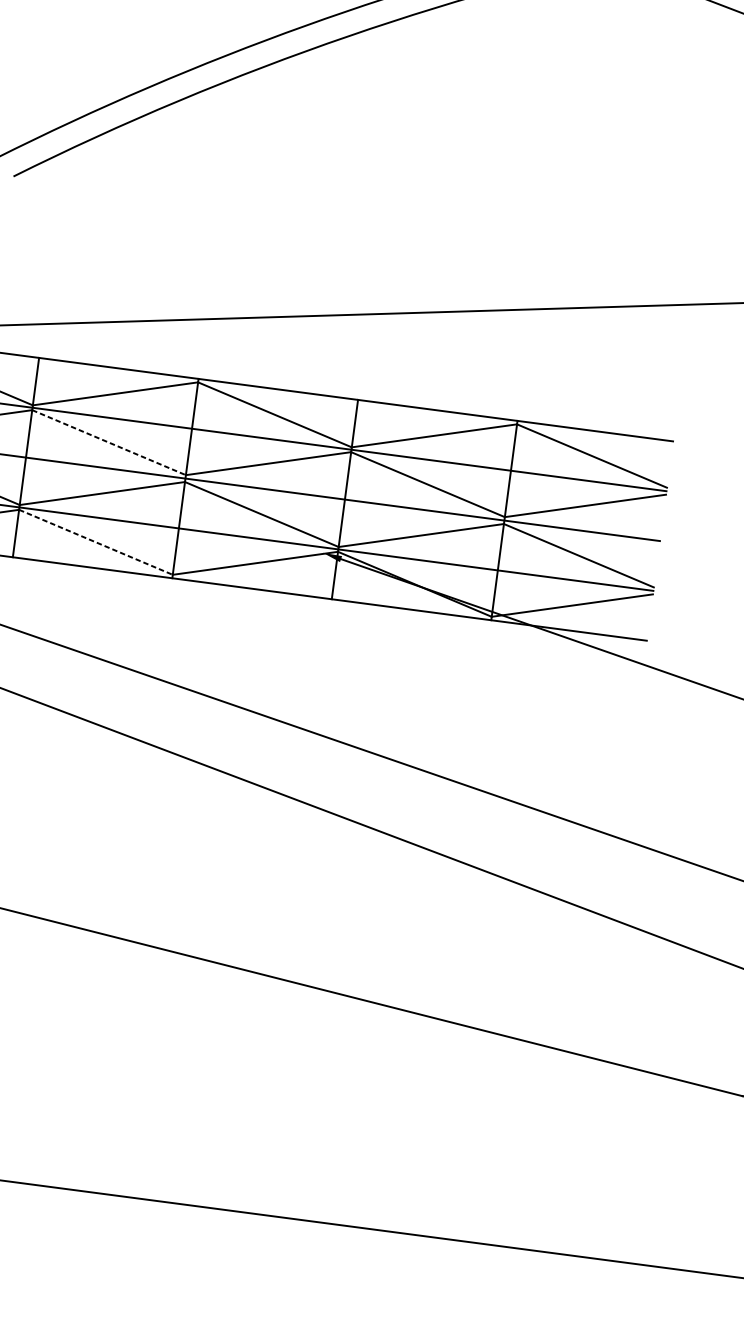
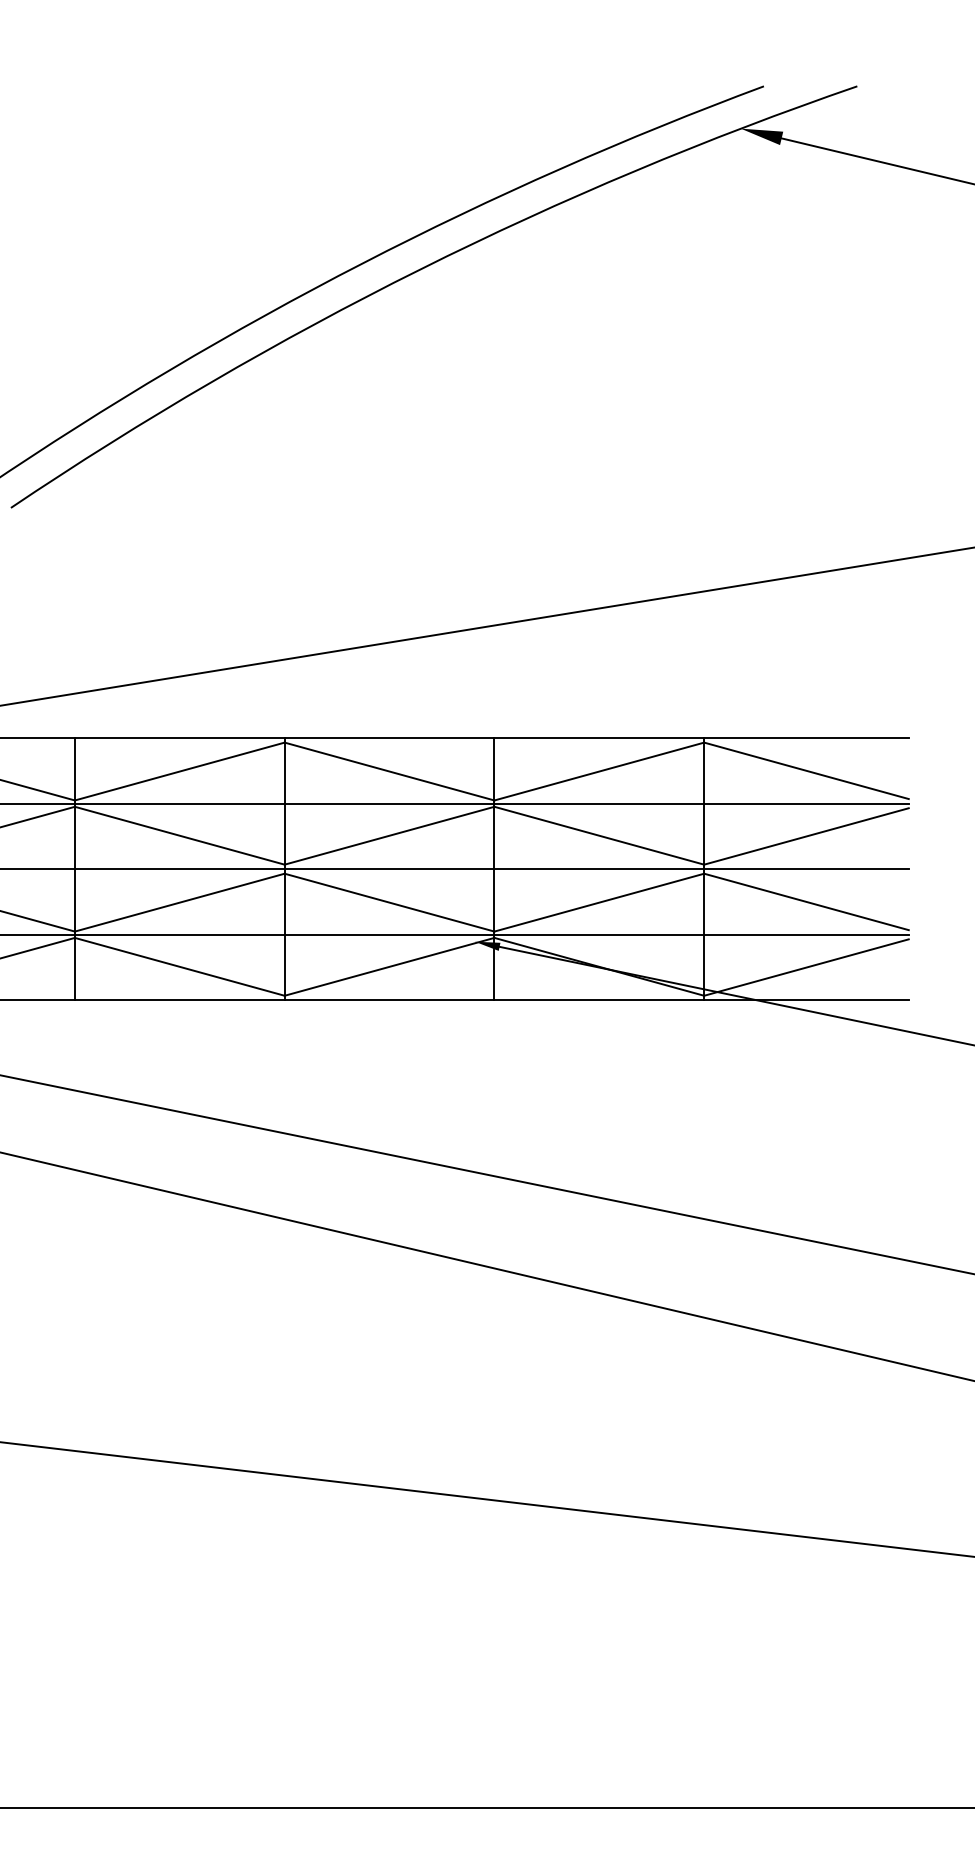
line: (108, 442) -> (179, 835), dashed -> solid
line: (95, 542) -> (179, 966), dashed -> solid

